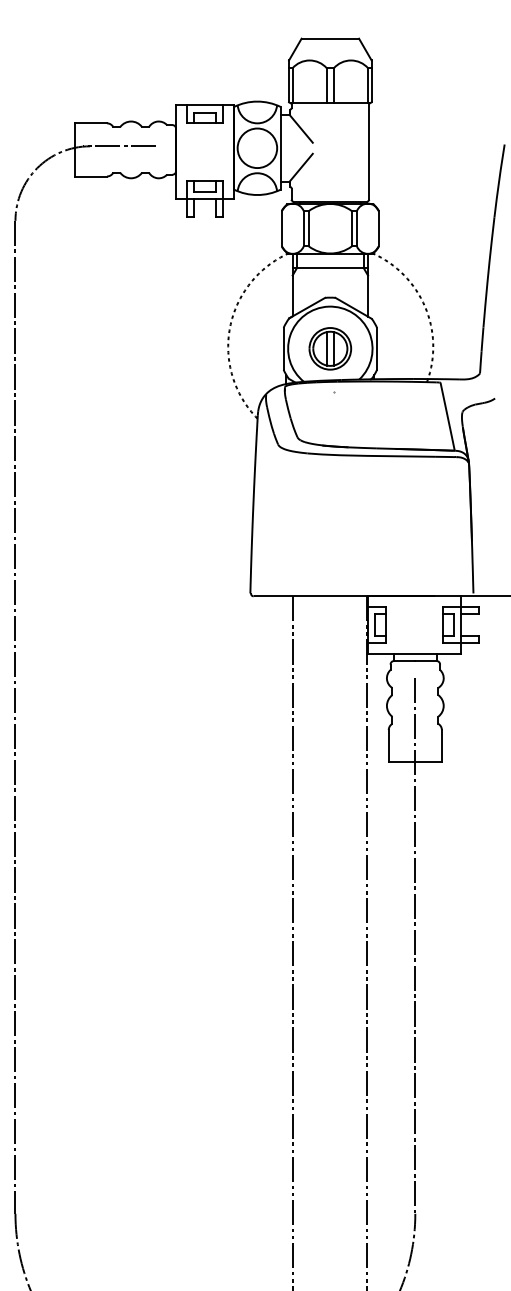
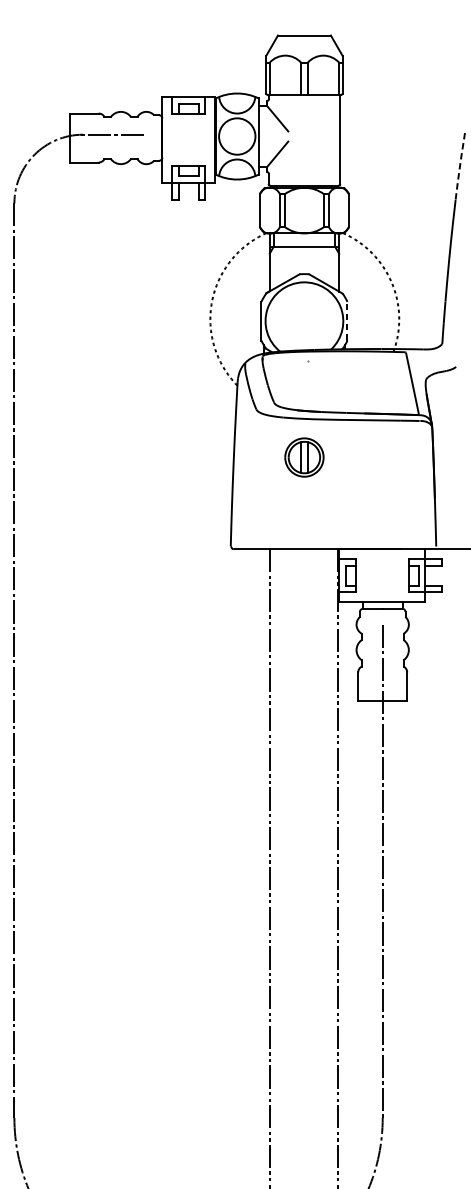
line: (499, 181) -> (460, 167), solid -> dashed
part: (330, 348) -> (304, 457), moved
line: (377, 348) -> (347, 320), solid -> dashed

